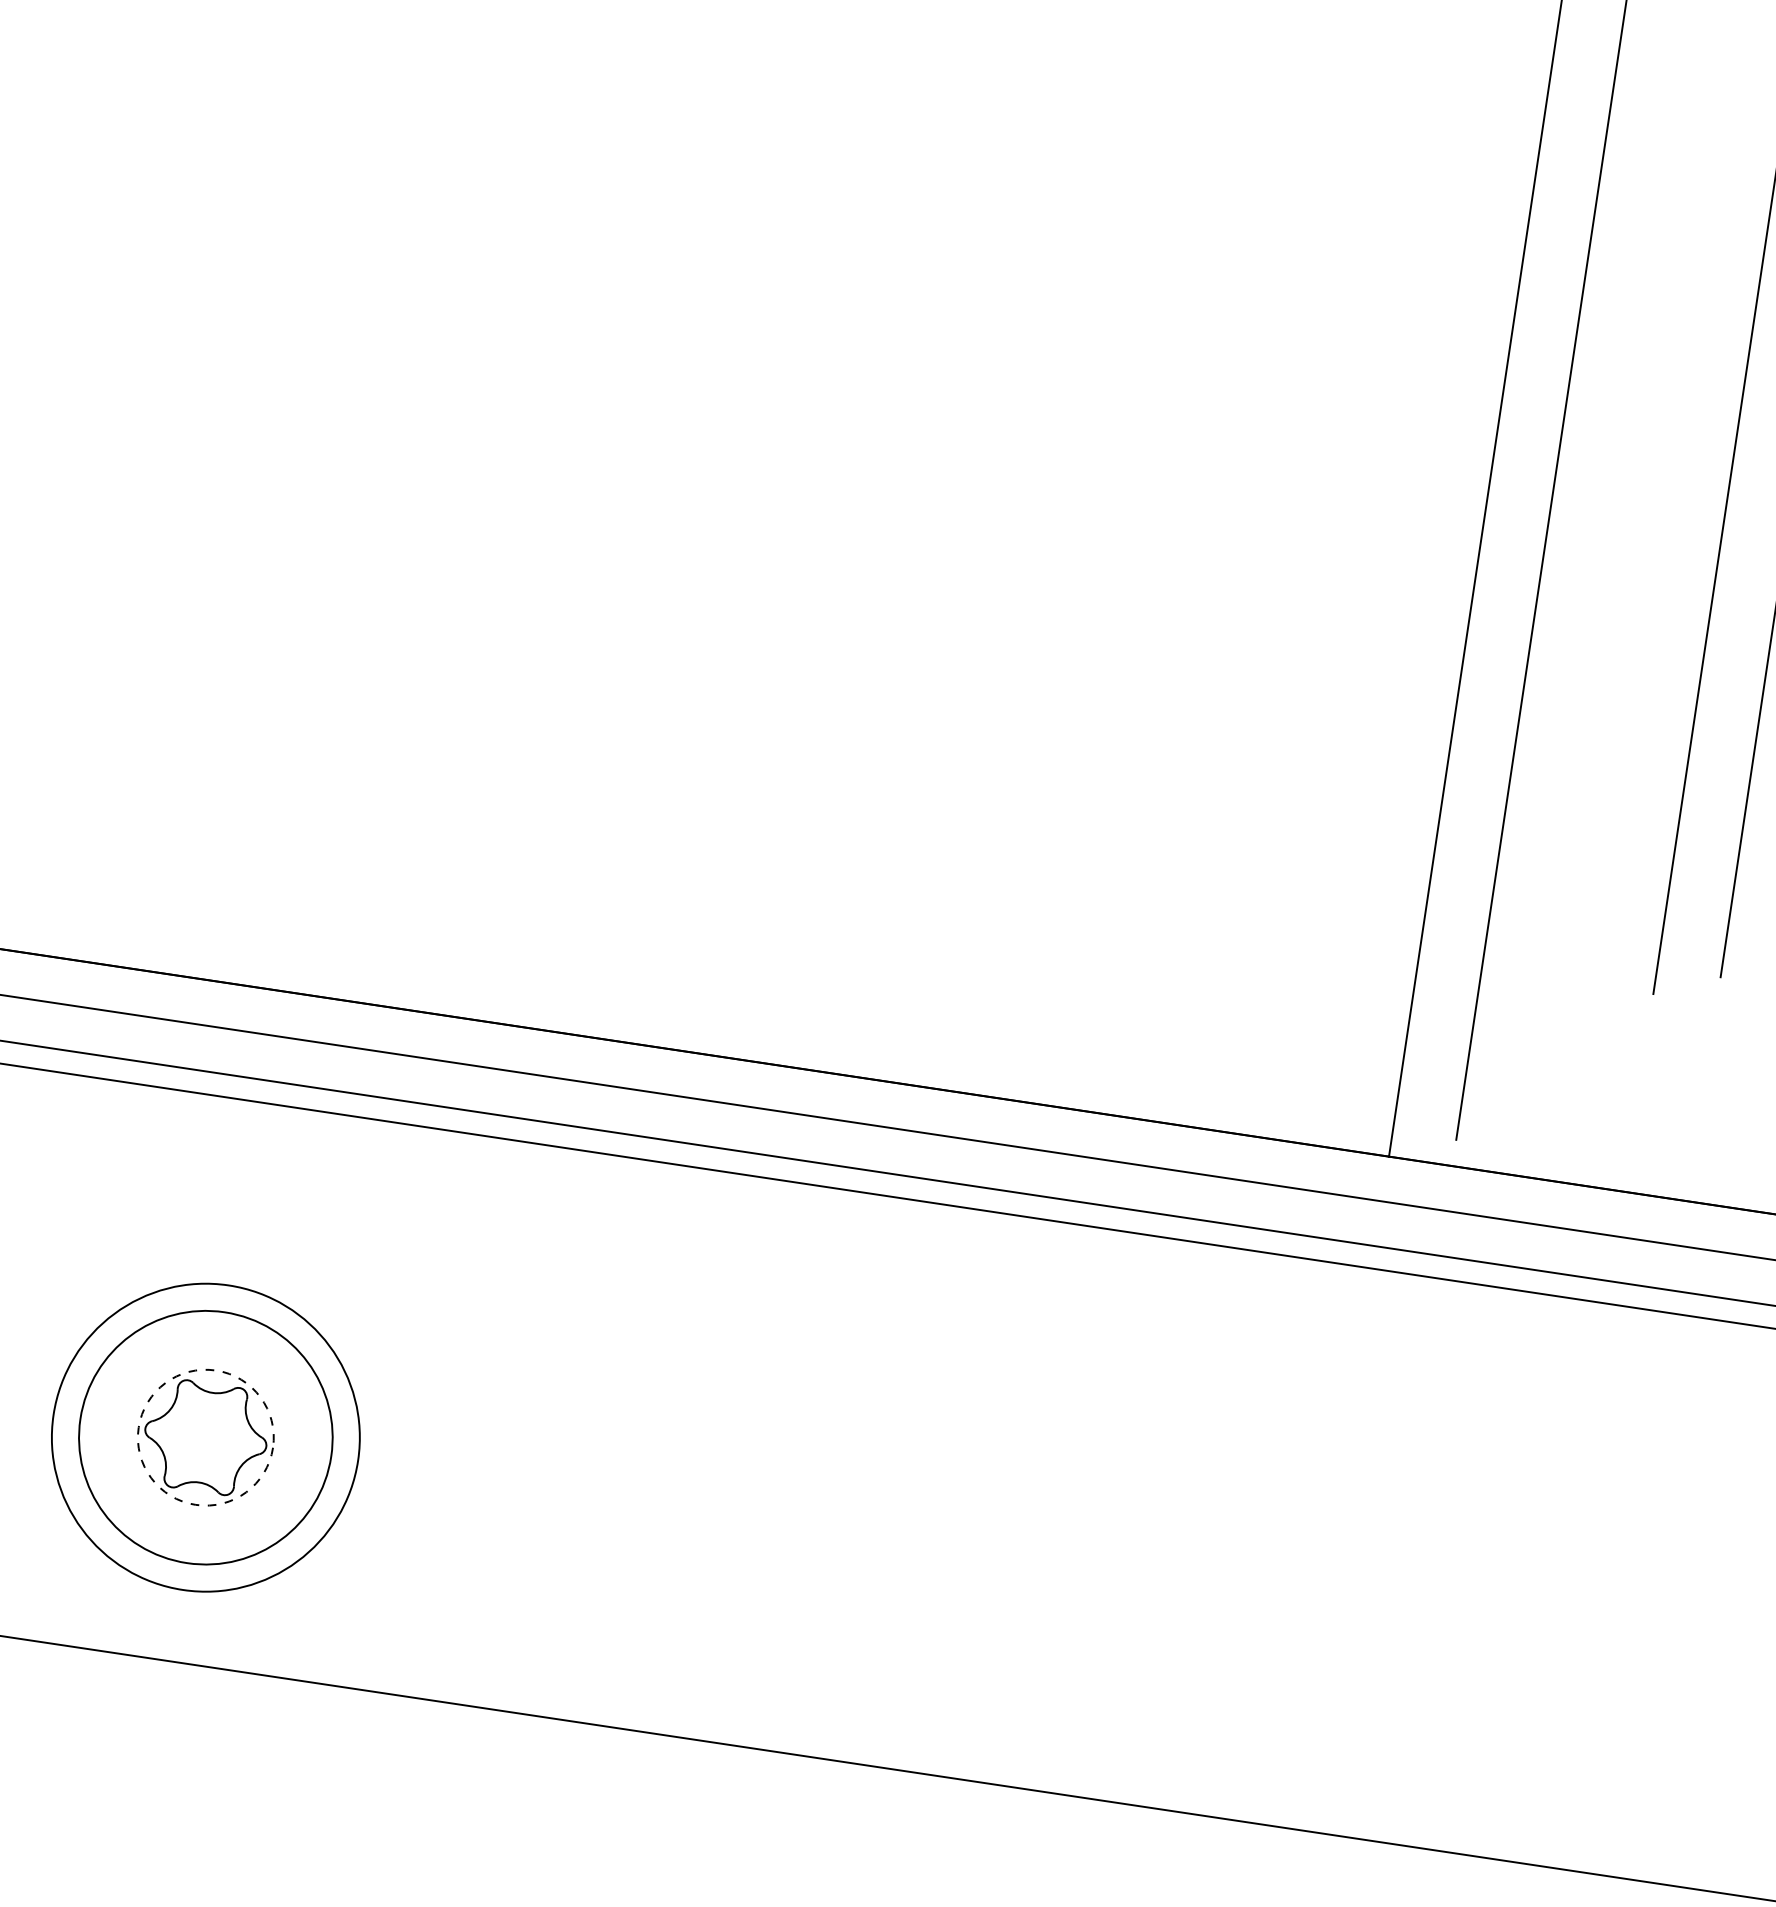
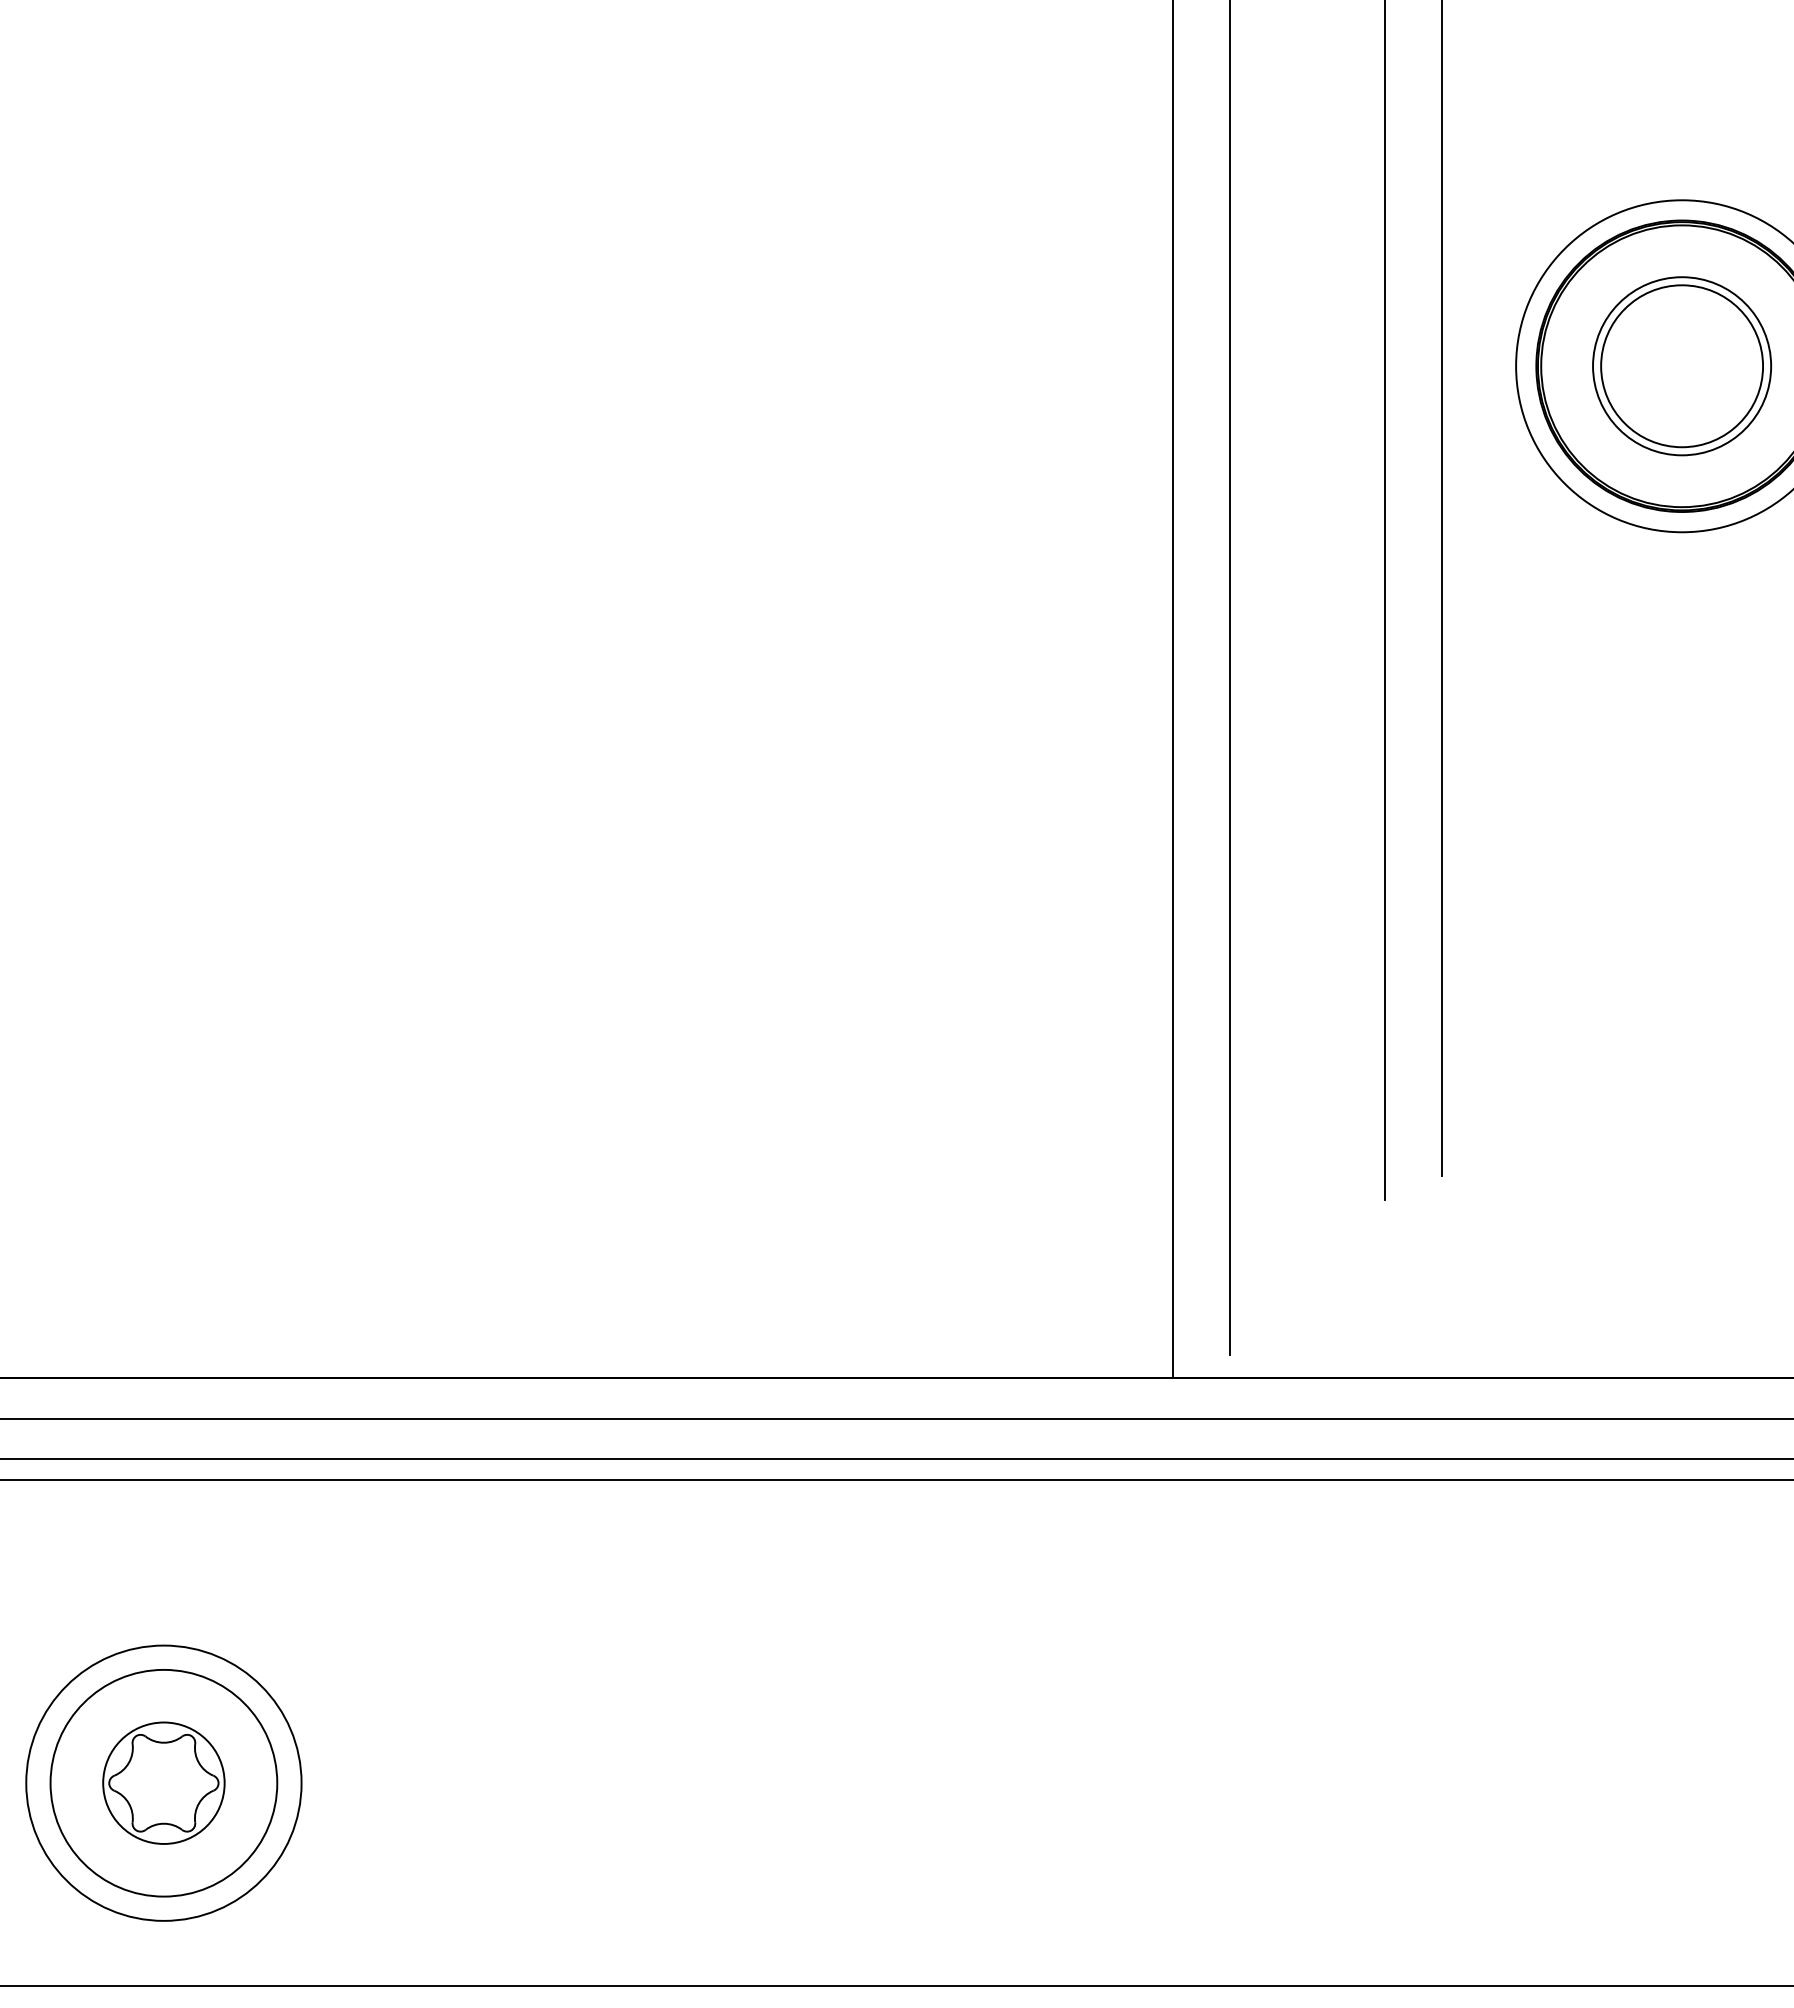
circle: (205, 1436) -> (163, 1782), dashed -> solid

